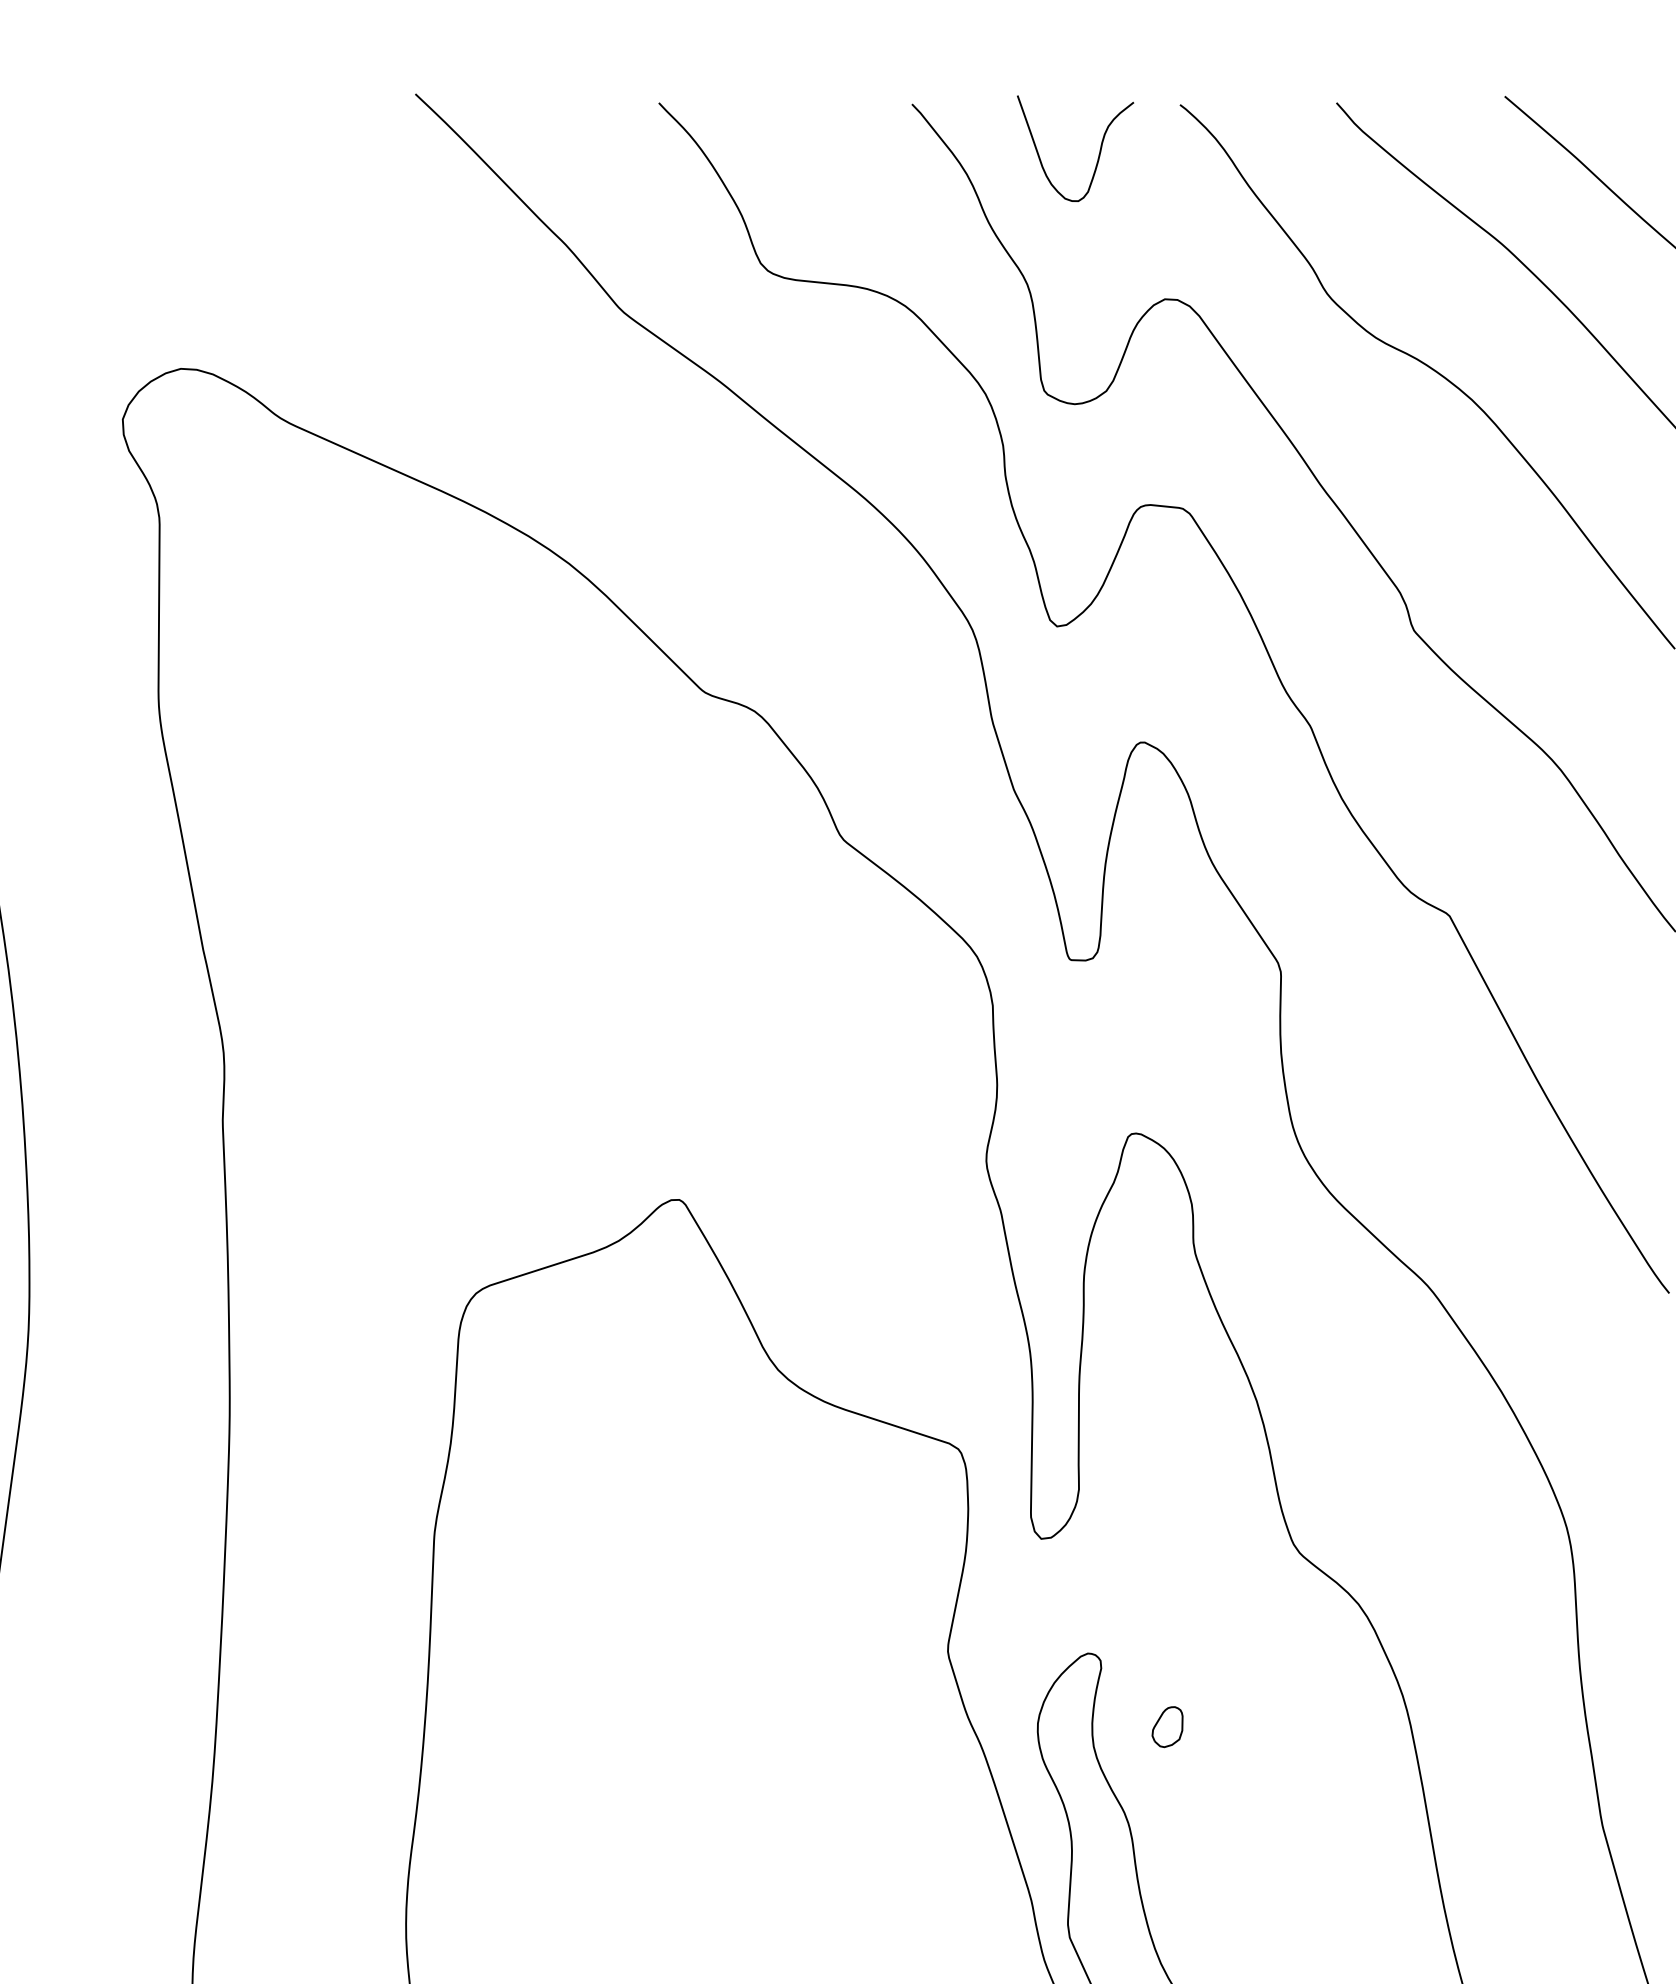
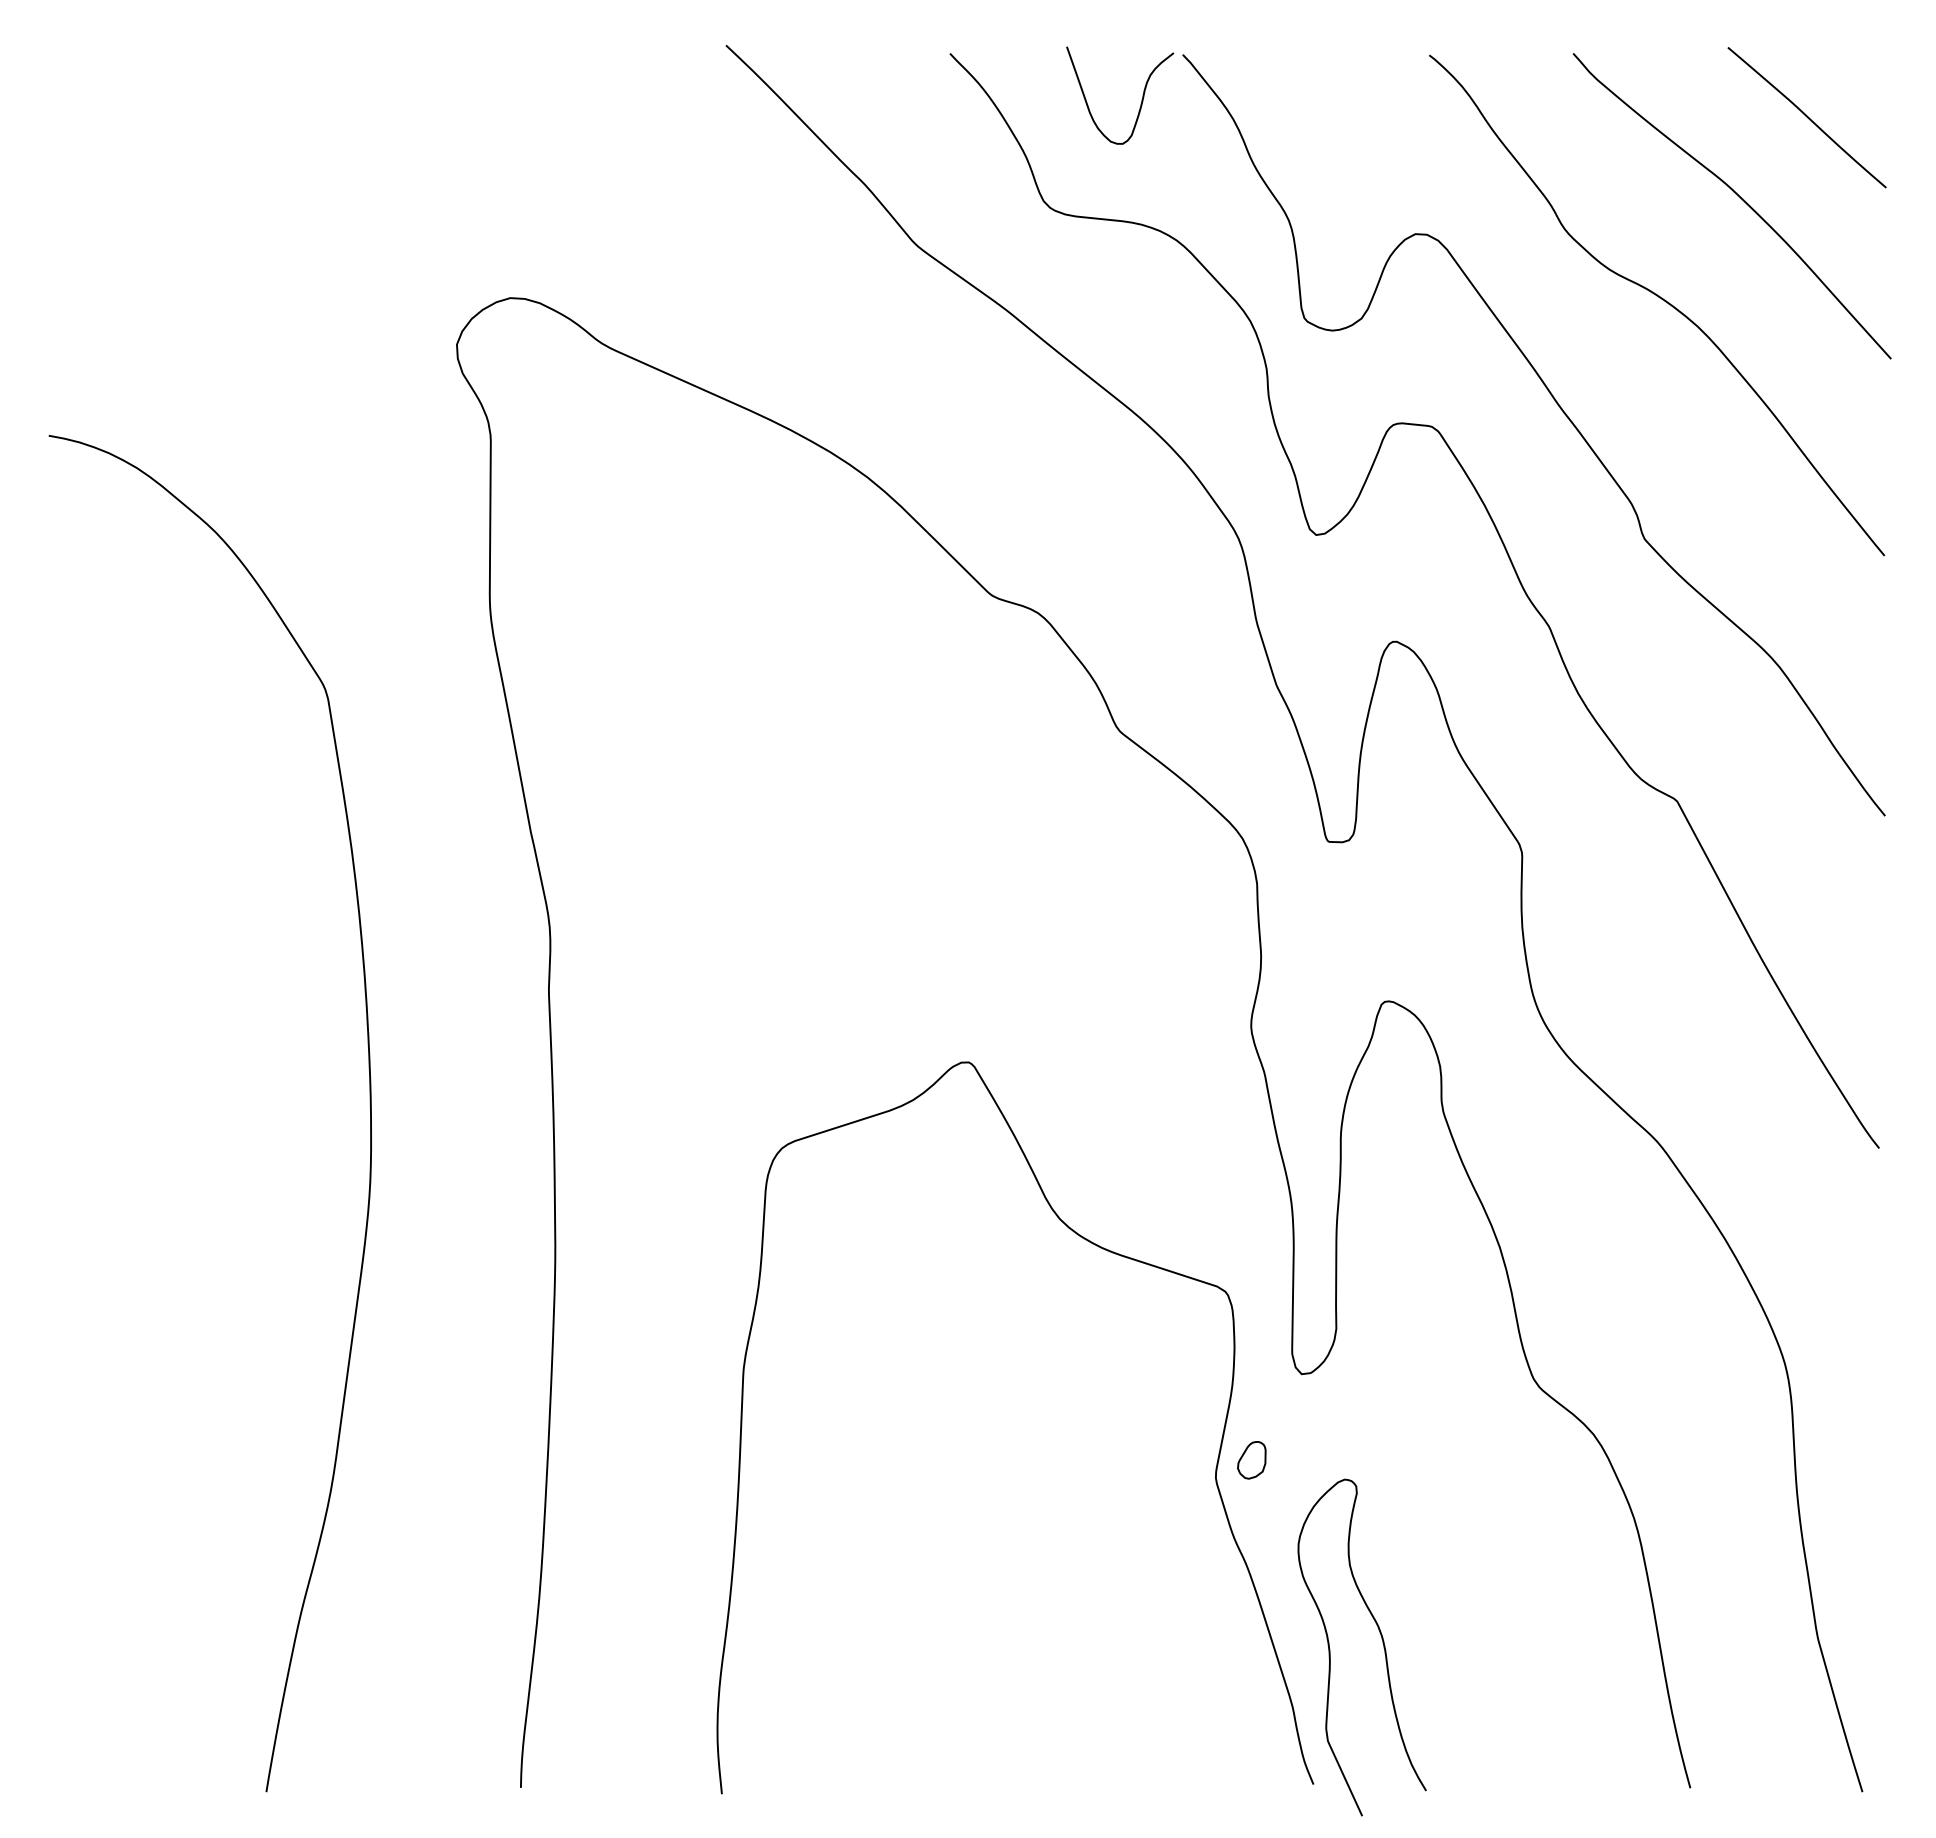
curve: (1098, 152) -> (1141, 99), moved
part: (1167, 1727) -> (1251, 1460), moved

